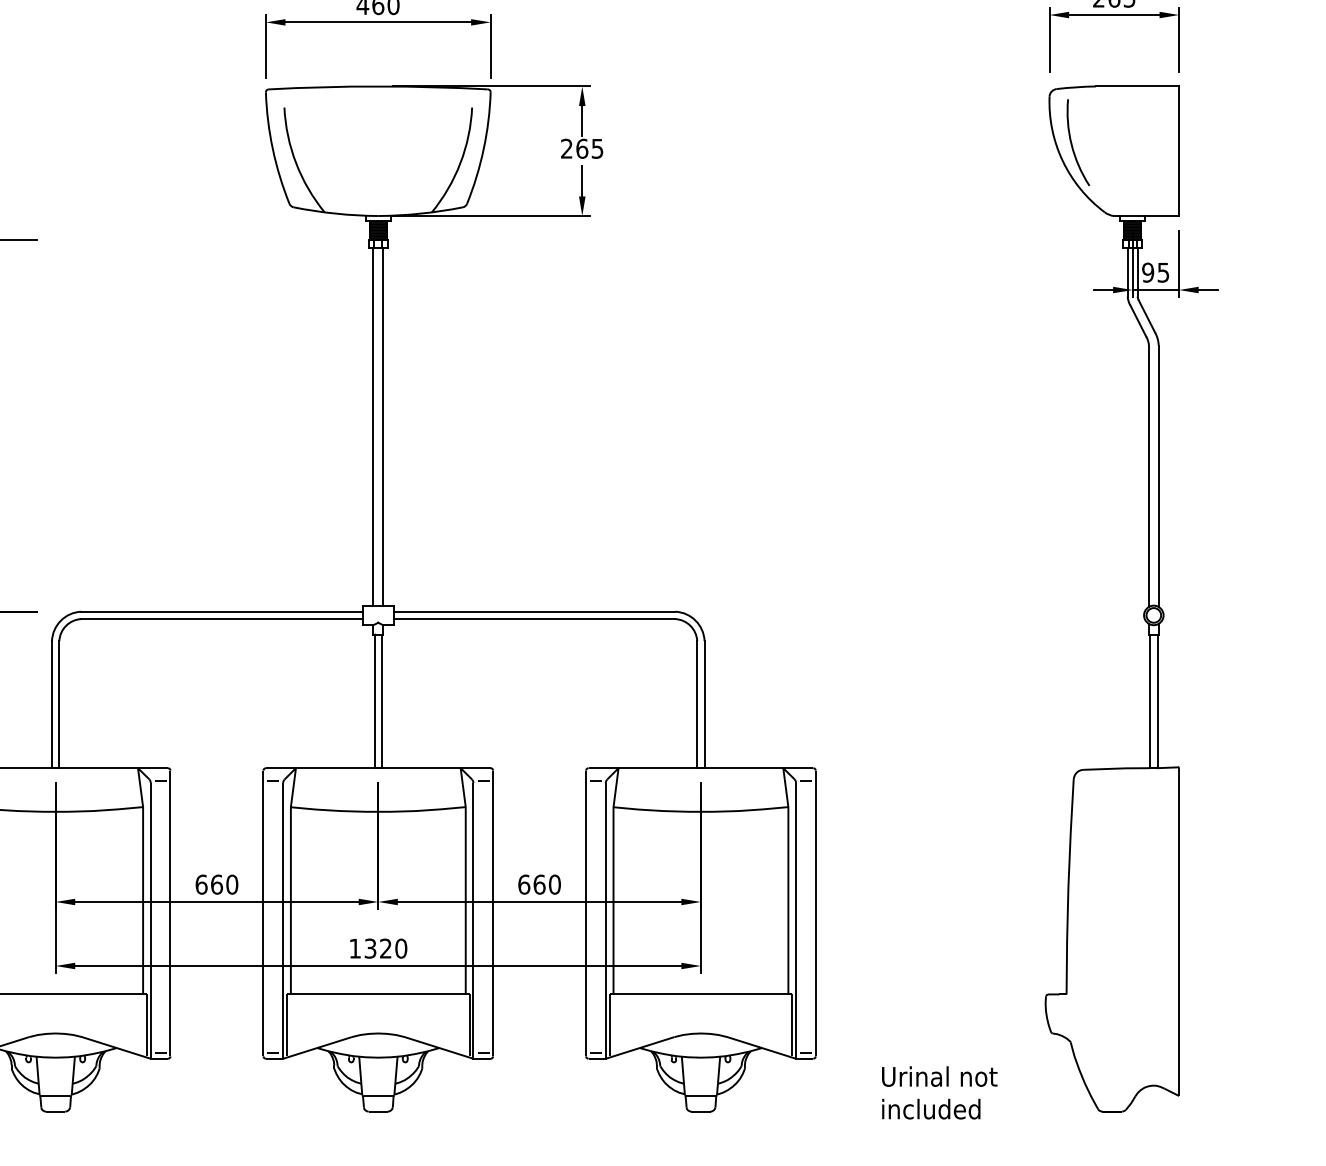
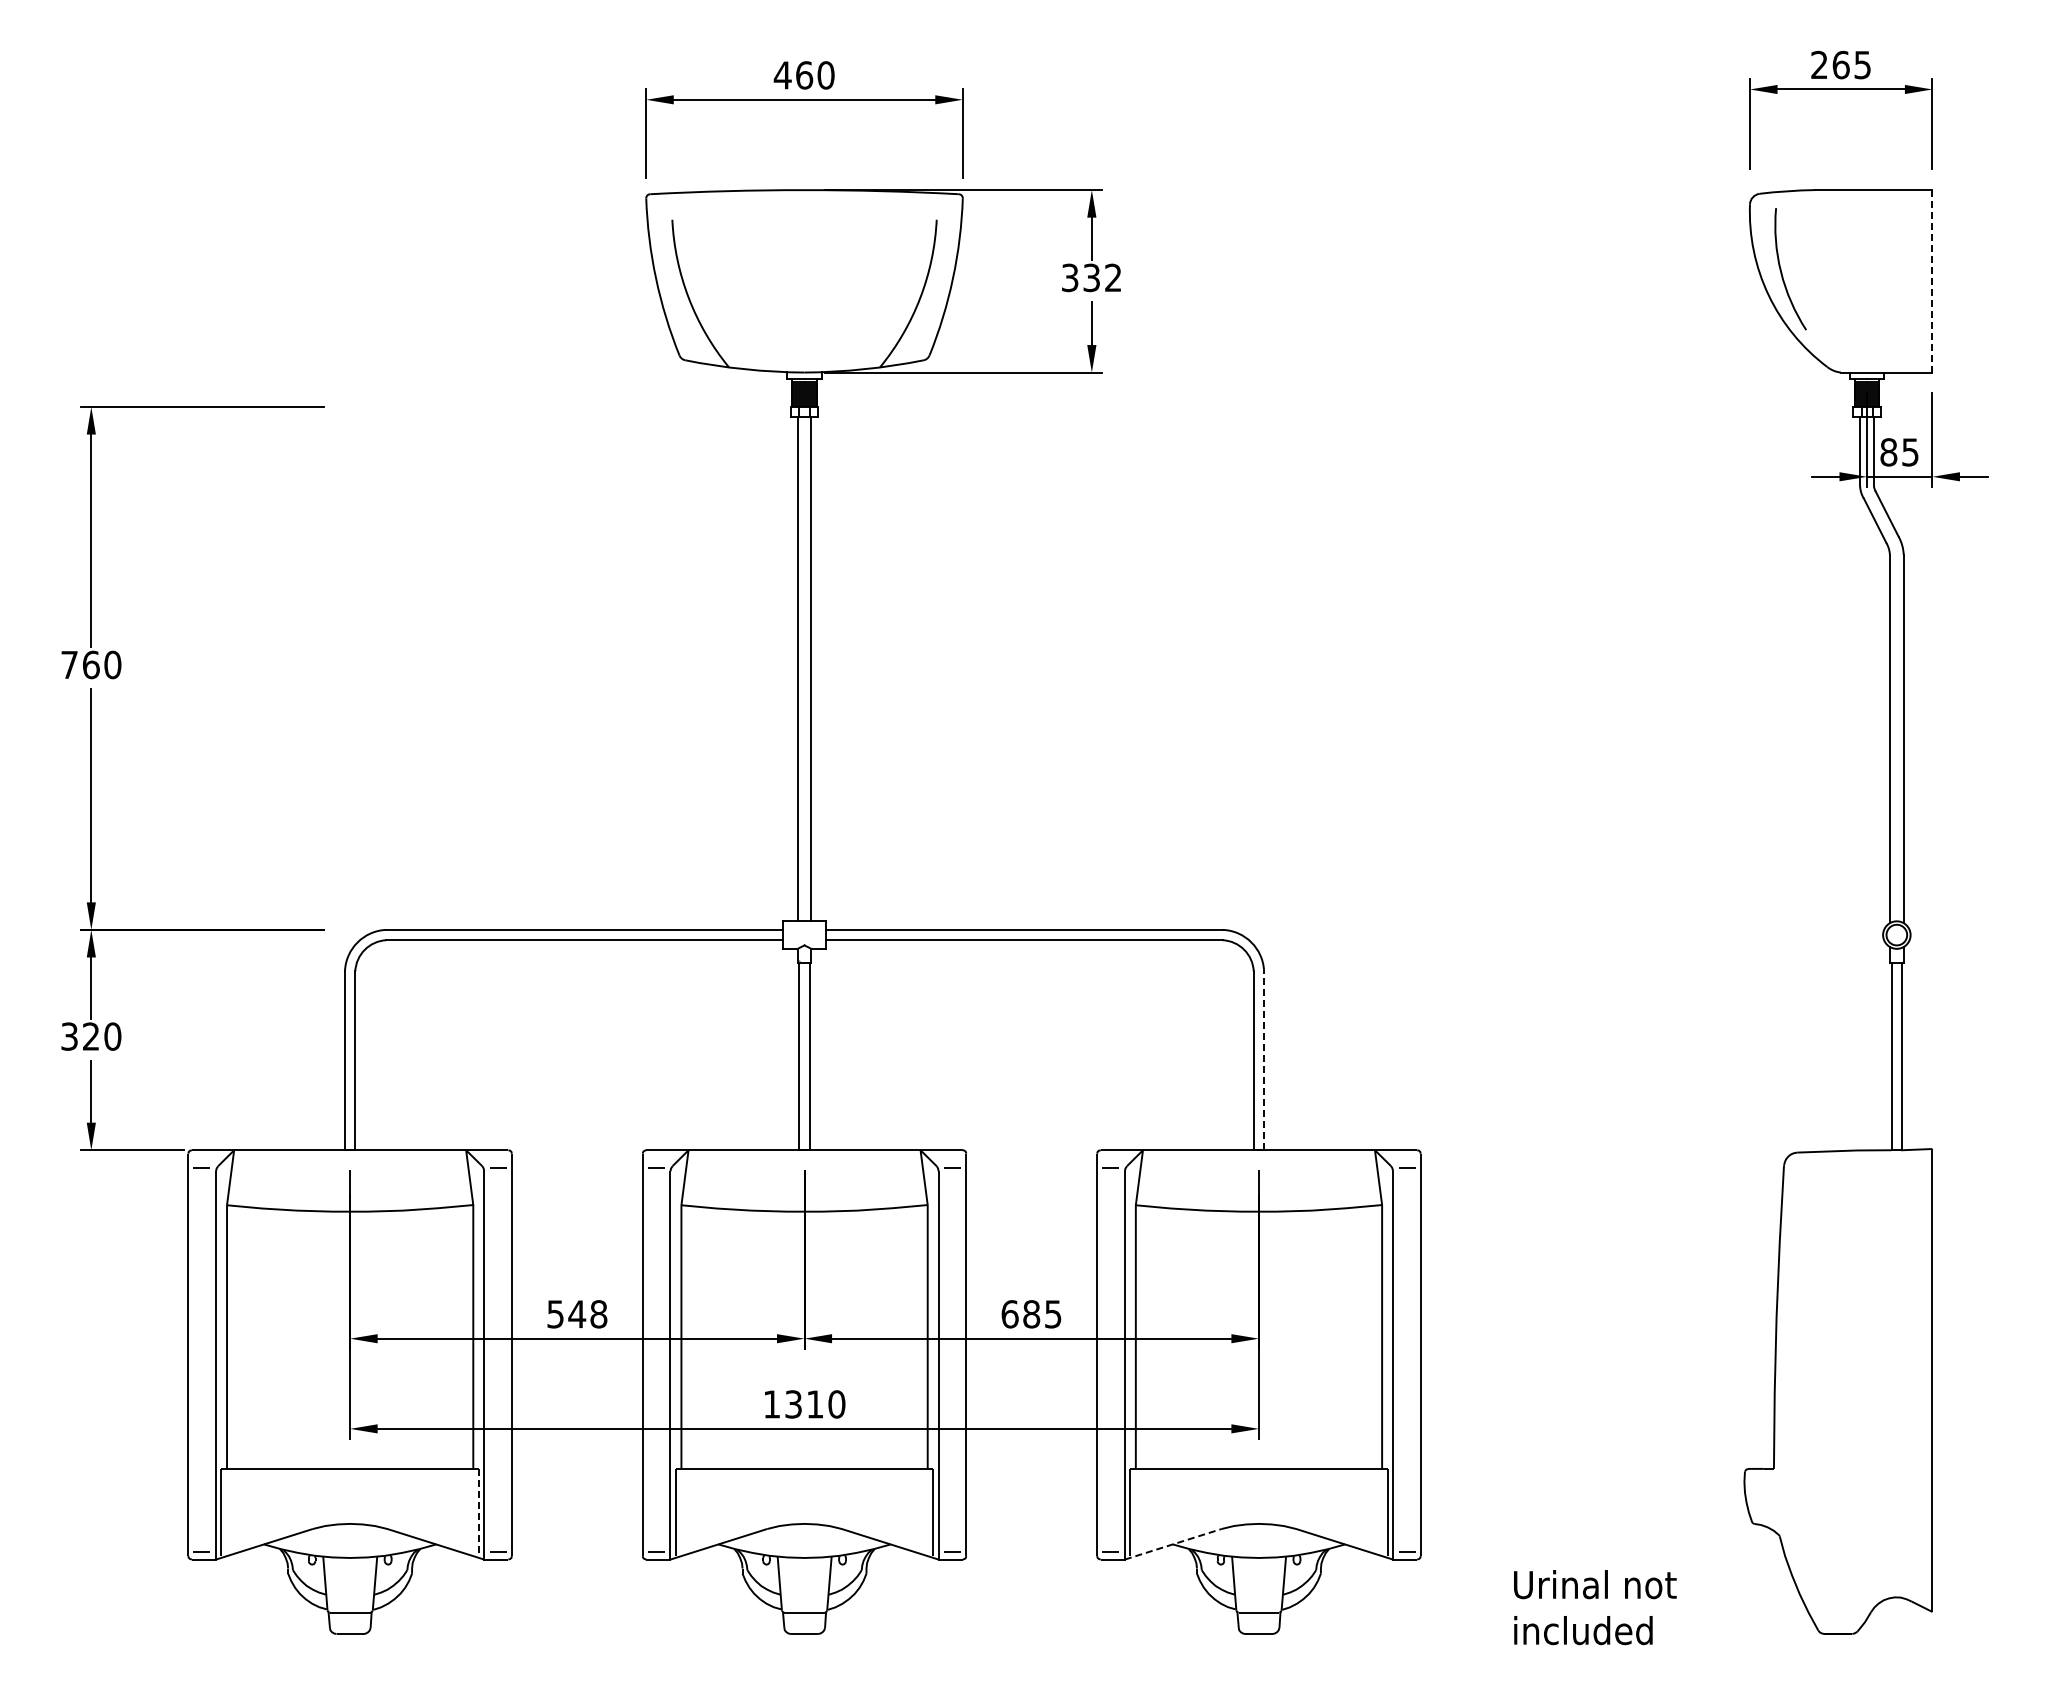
text: (582, 148) -> (1091, 277), 265 -> 332
line: (1179, 150) -> (1932, 280), solid -> dashed
text: (1147, 272) -> (1888, 452), 95 -> 85
line: (704, 704) -> (1264, 1060), solid -> dashed
text: (217, 884) -> (577, 1314), 660 -> 548
text: (547, 884) -> (1042, 1314), 660 -> 685
text: (385, 948) -> (814, 1404), 1320 -> 1310
line: (146, 1025) -> (478, 1512), solid -> dashed
line: (640, 1048) -> (1173, 1544), solid -> dashed

